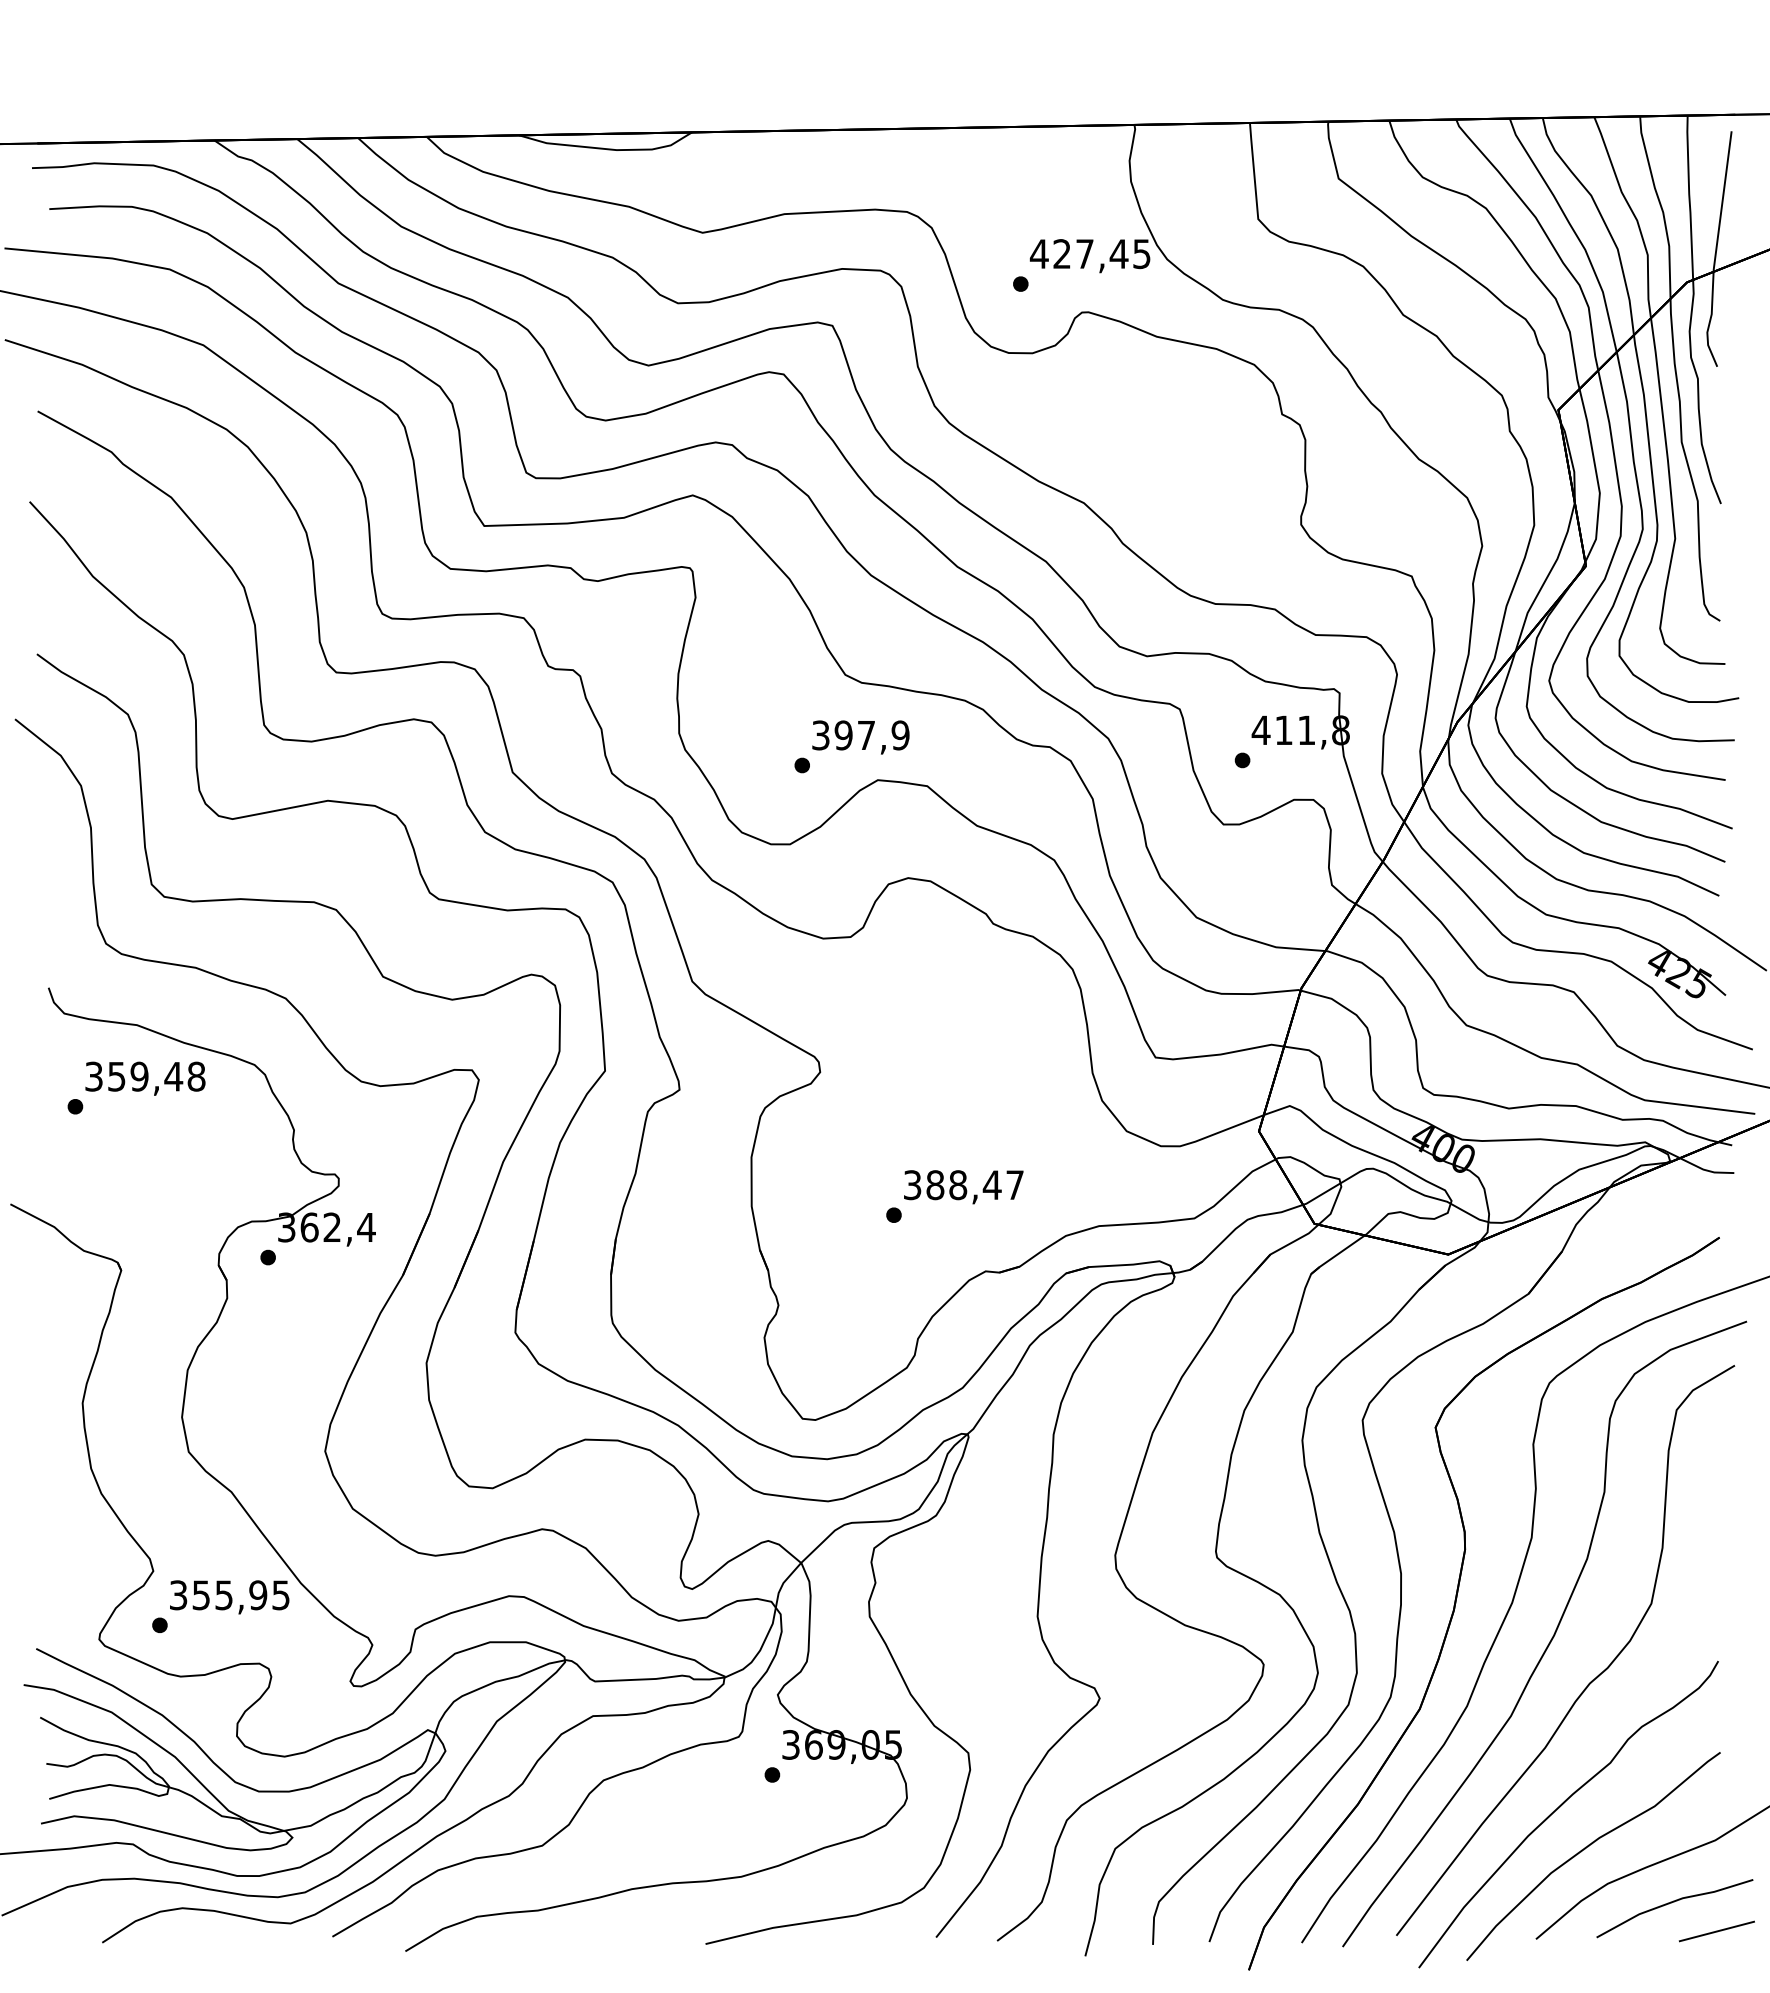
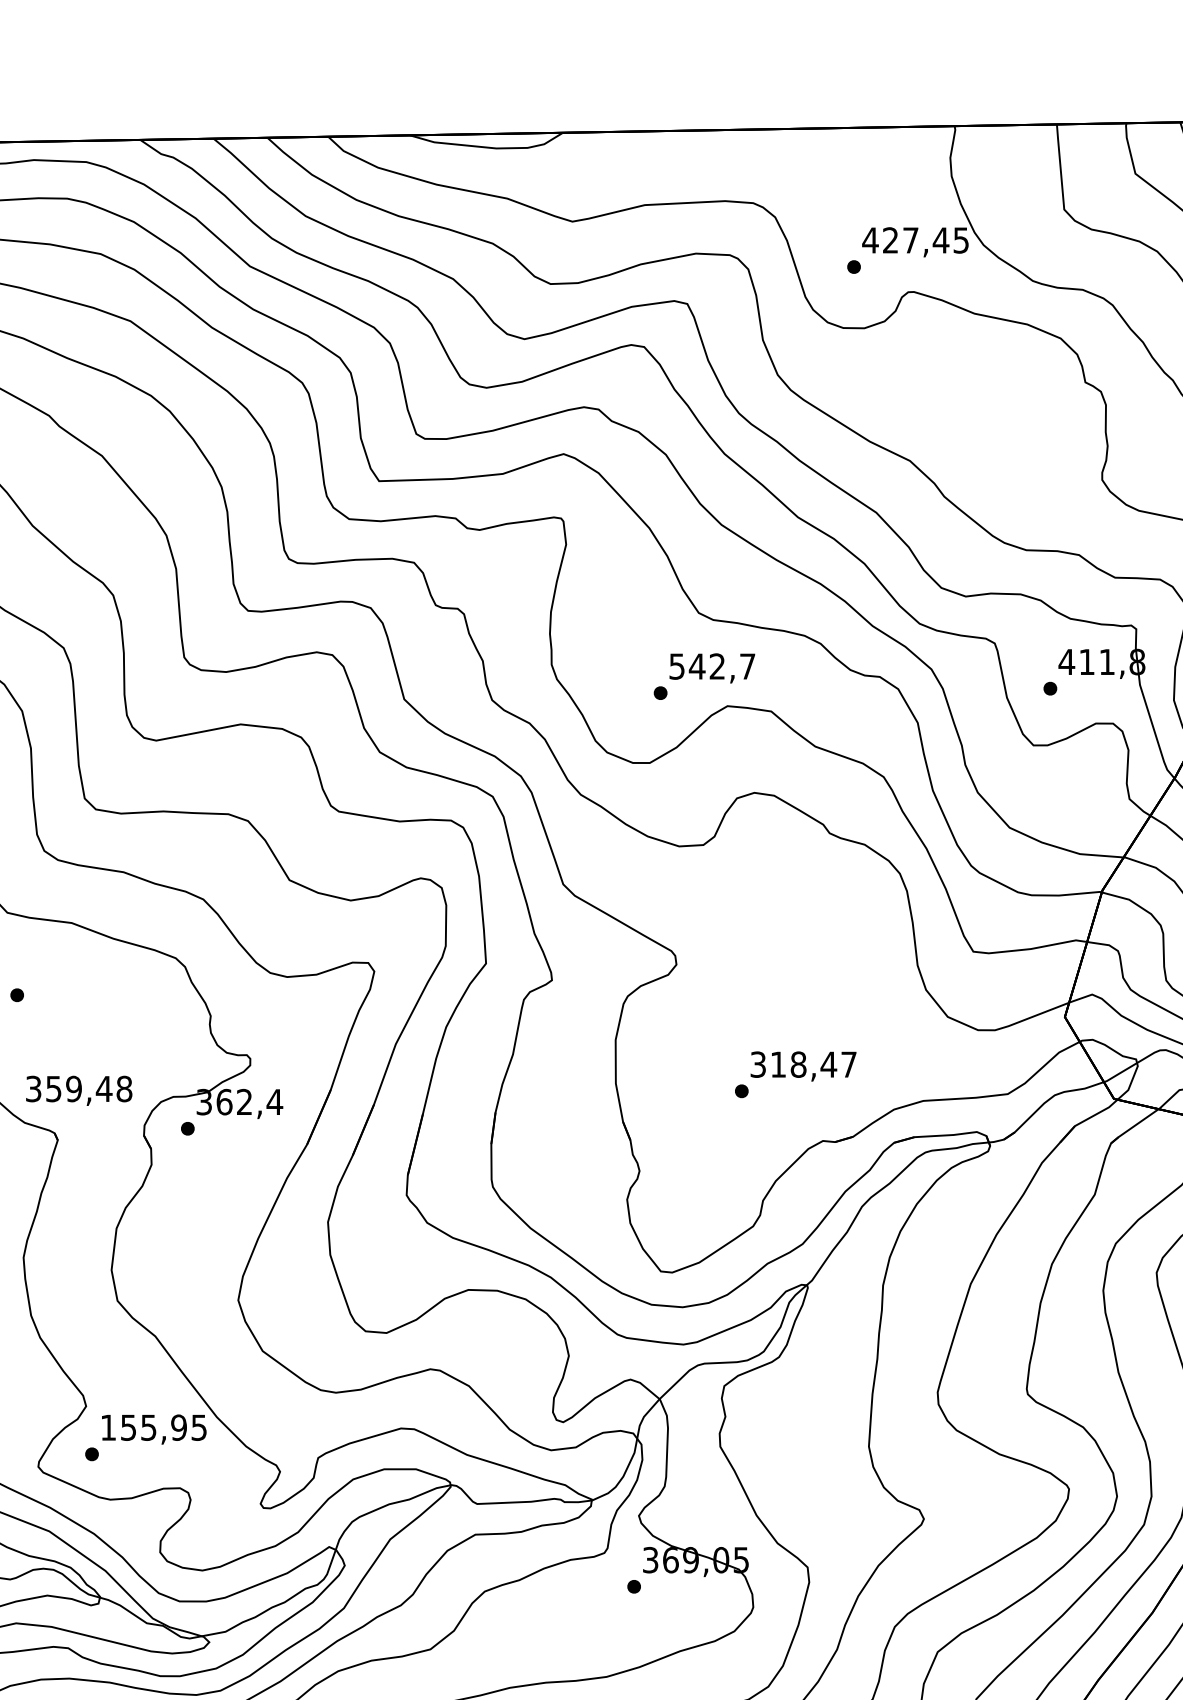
text: (860, 735) -> (712, 666), 397,9 -> 542,7
text: (145, 1078) -> (79, 1090), moved
text: (935, 1185) -> (778, 1064), 388,47 -> 318,47
text: (178, 1595) -> (108, 1427), 355,95 -> 155,95

